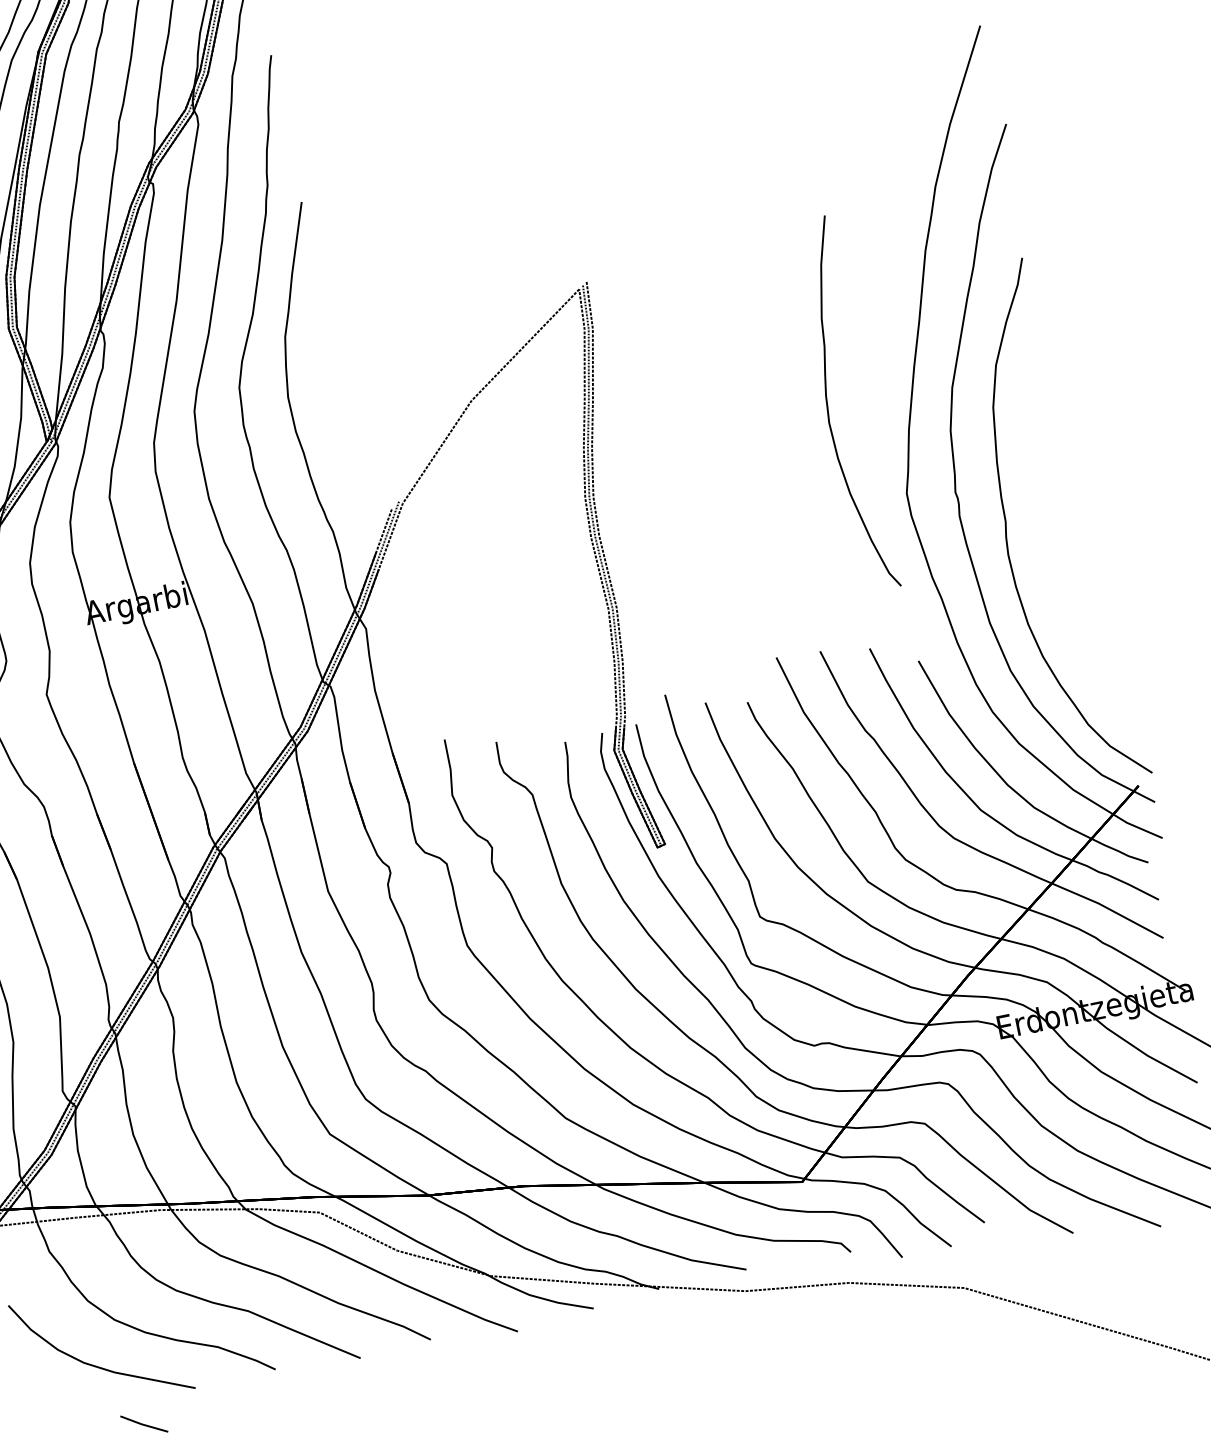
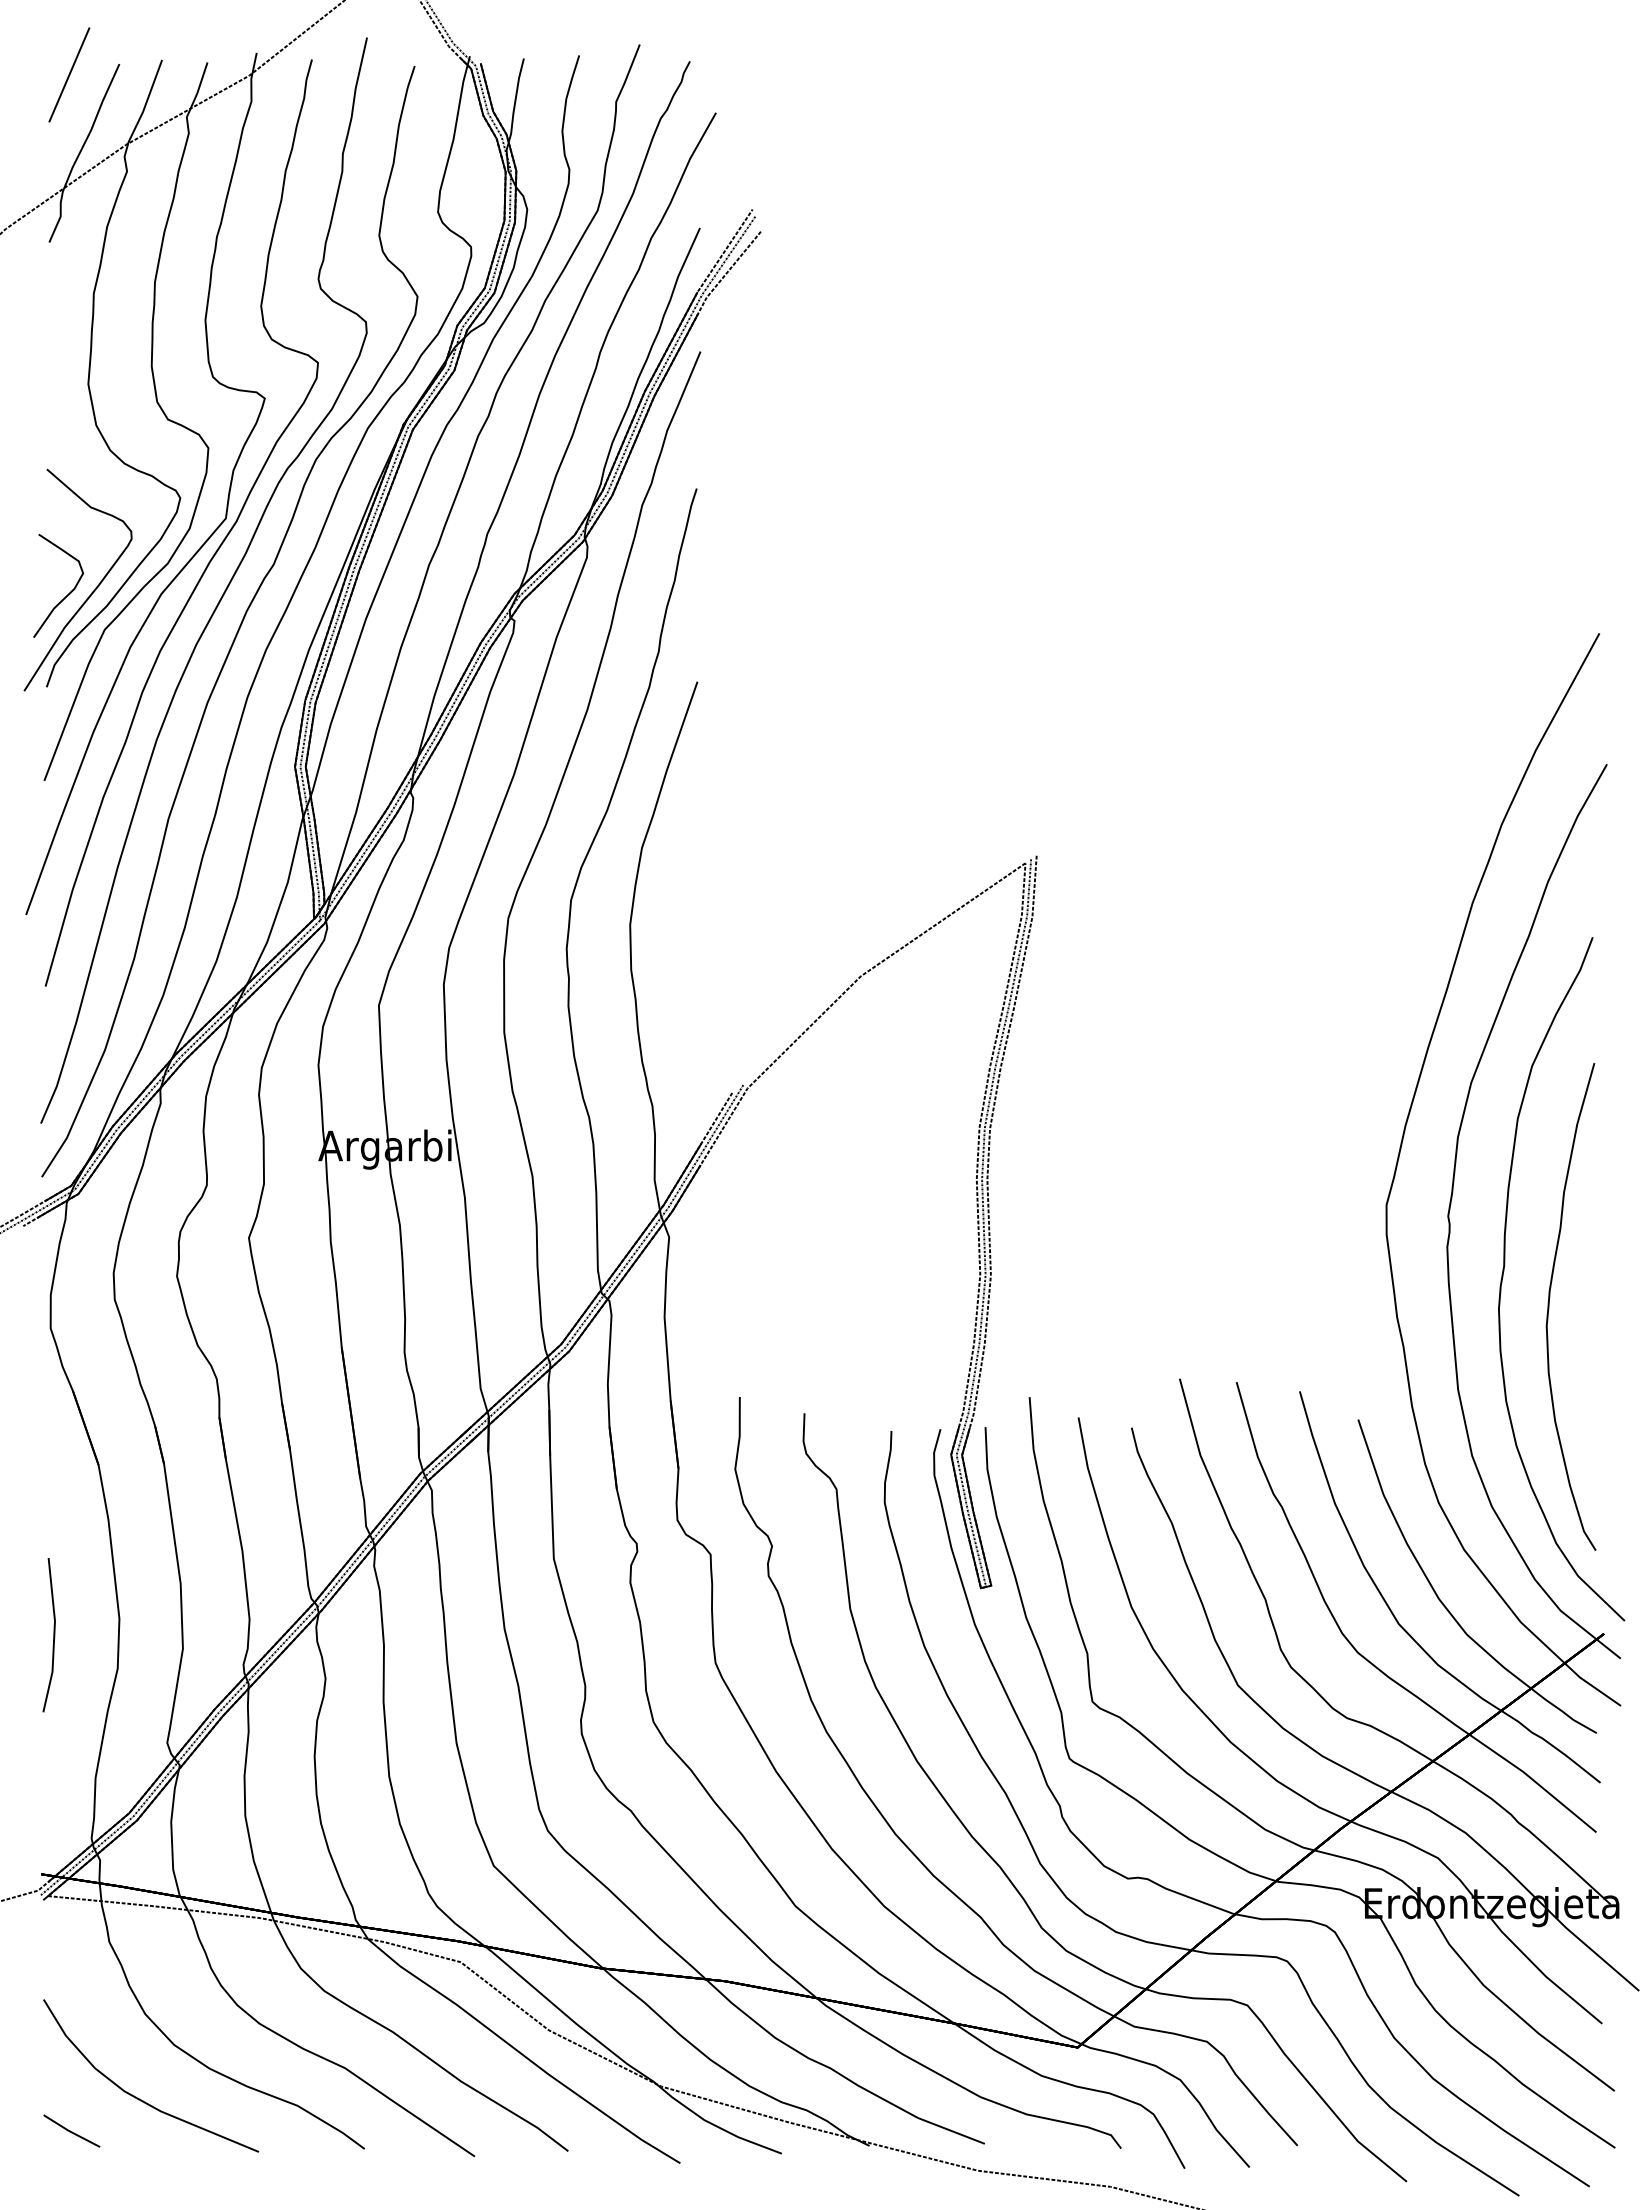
part: (828, 407) -> (1549, 1306), moved
line: (143, 1423) -> (70, 2130), moved

